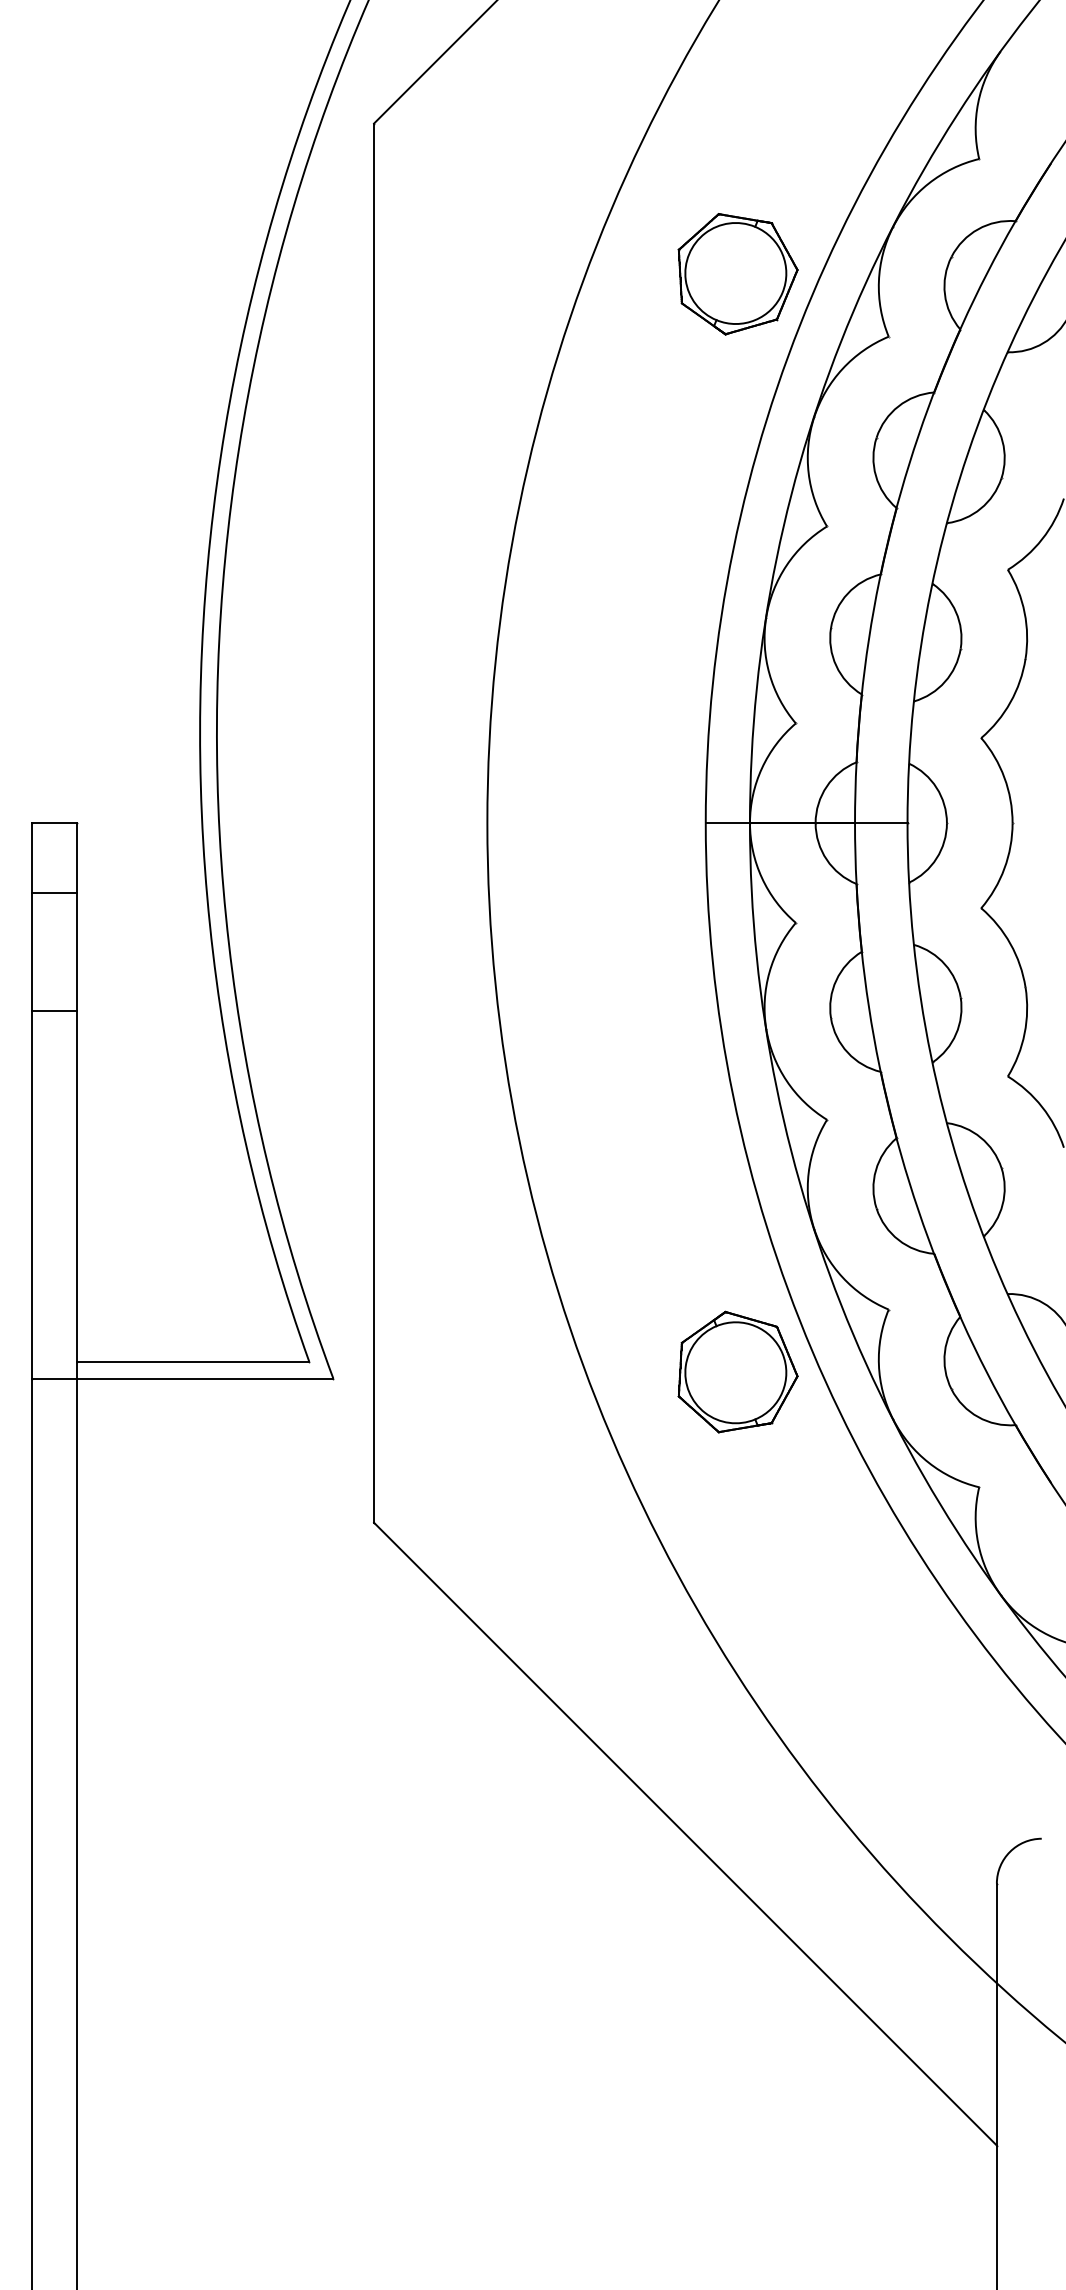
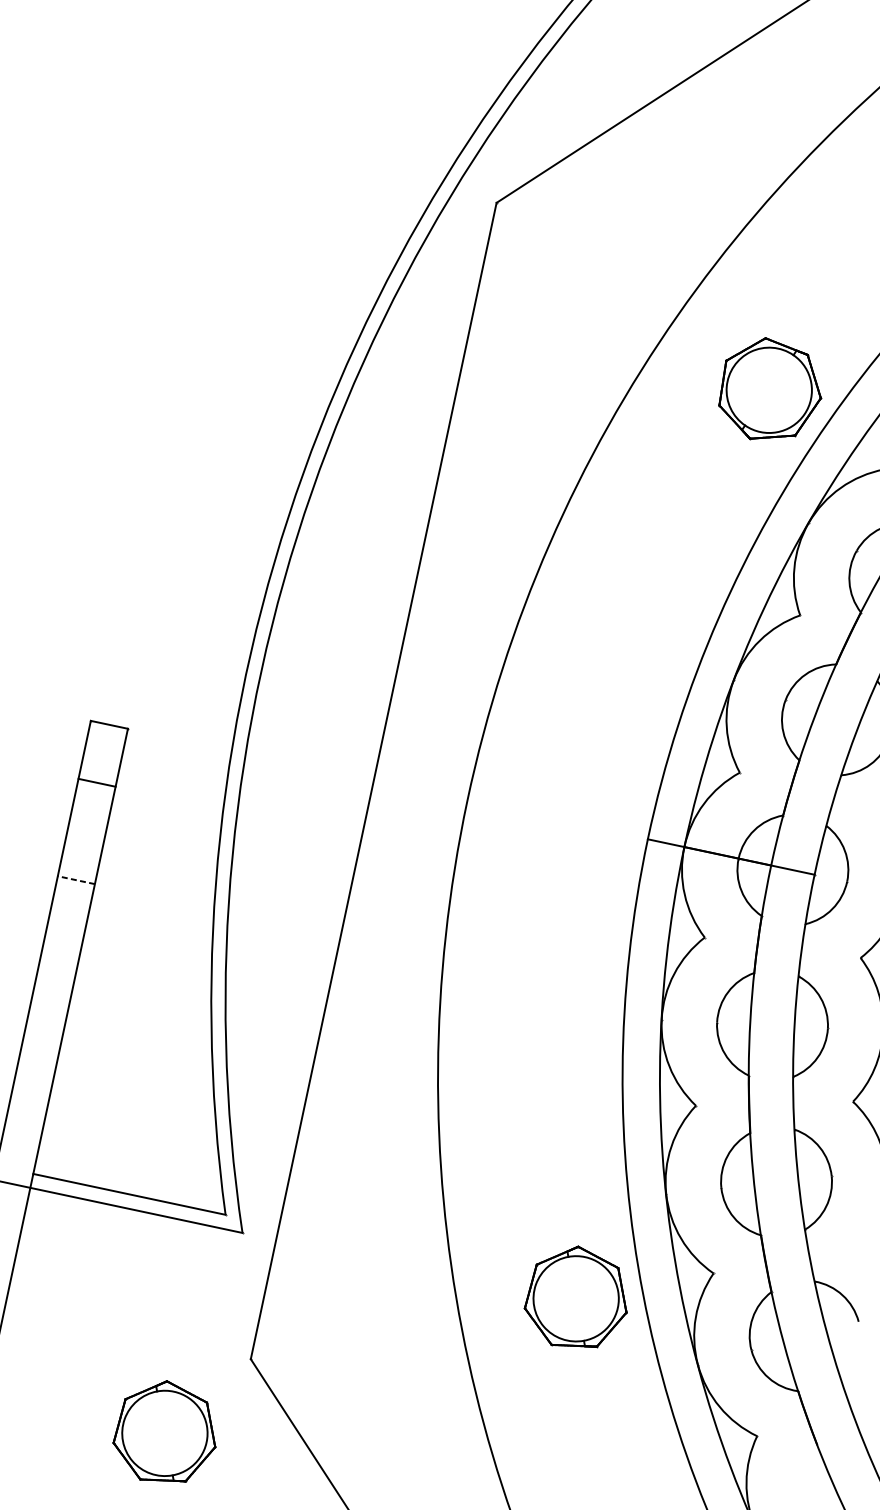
line: (53, 1011) -> (75, 880), solid -> dashed
part: (294, 1628) -> (166, 1432), added

